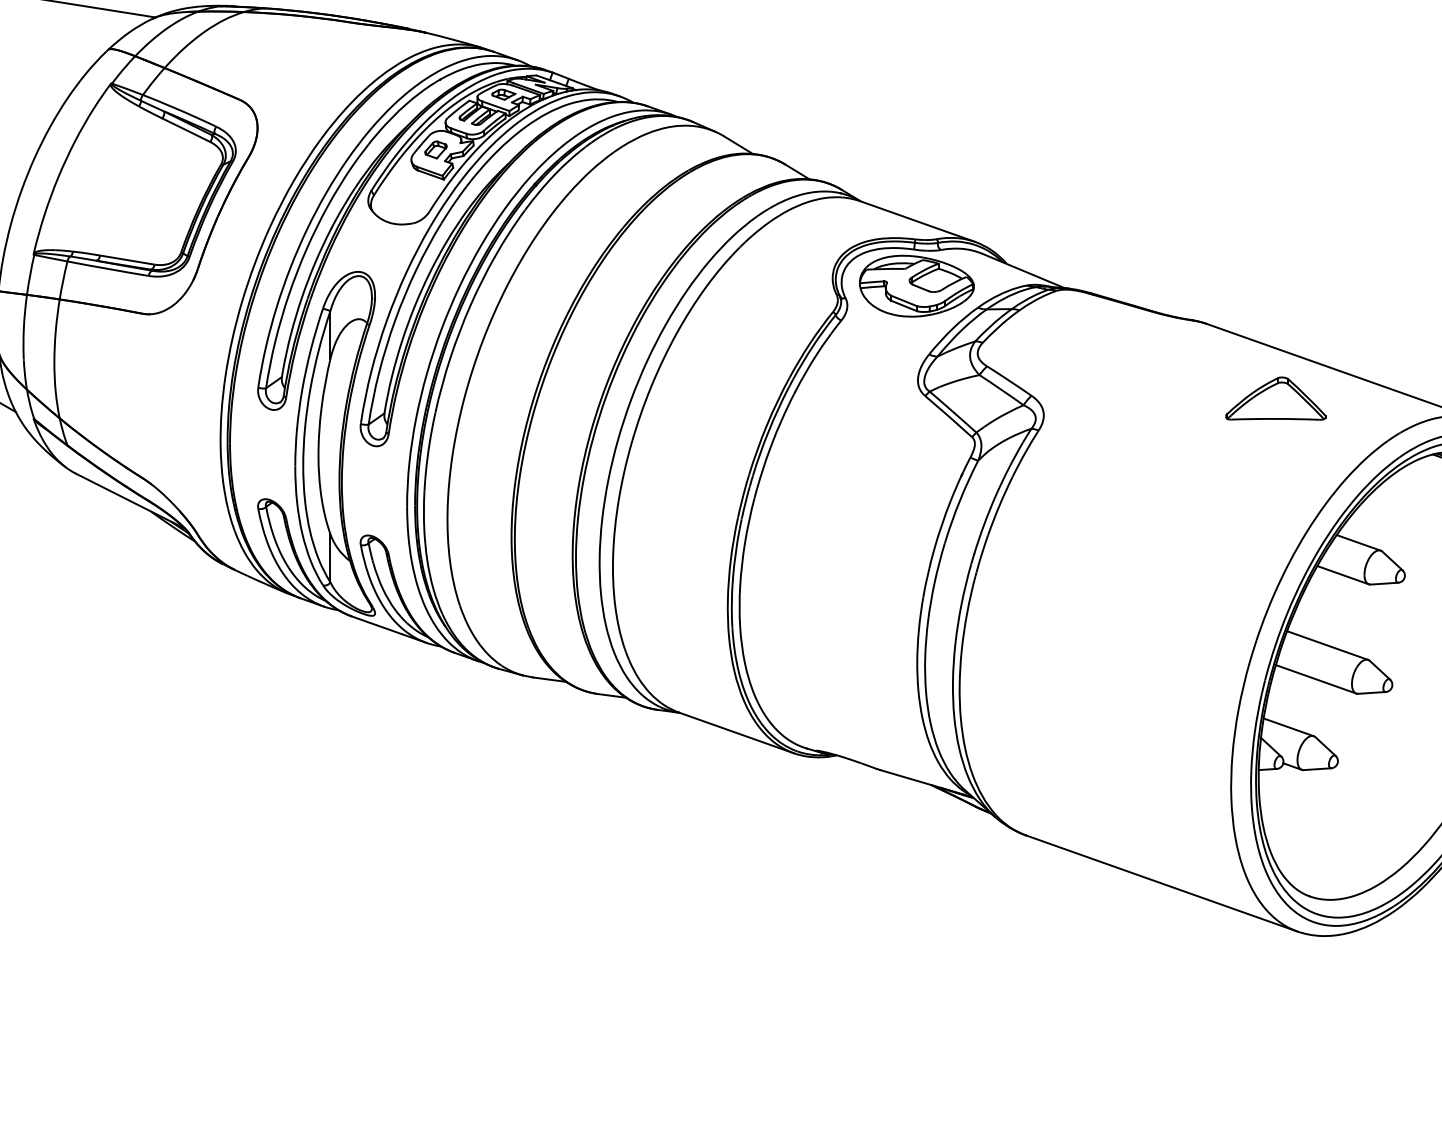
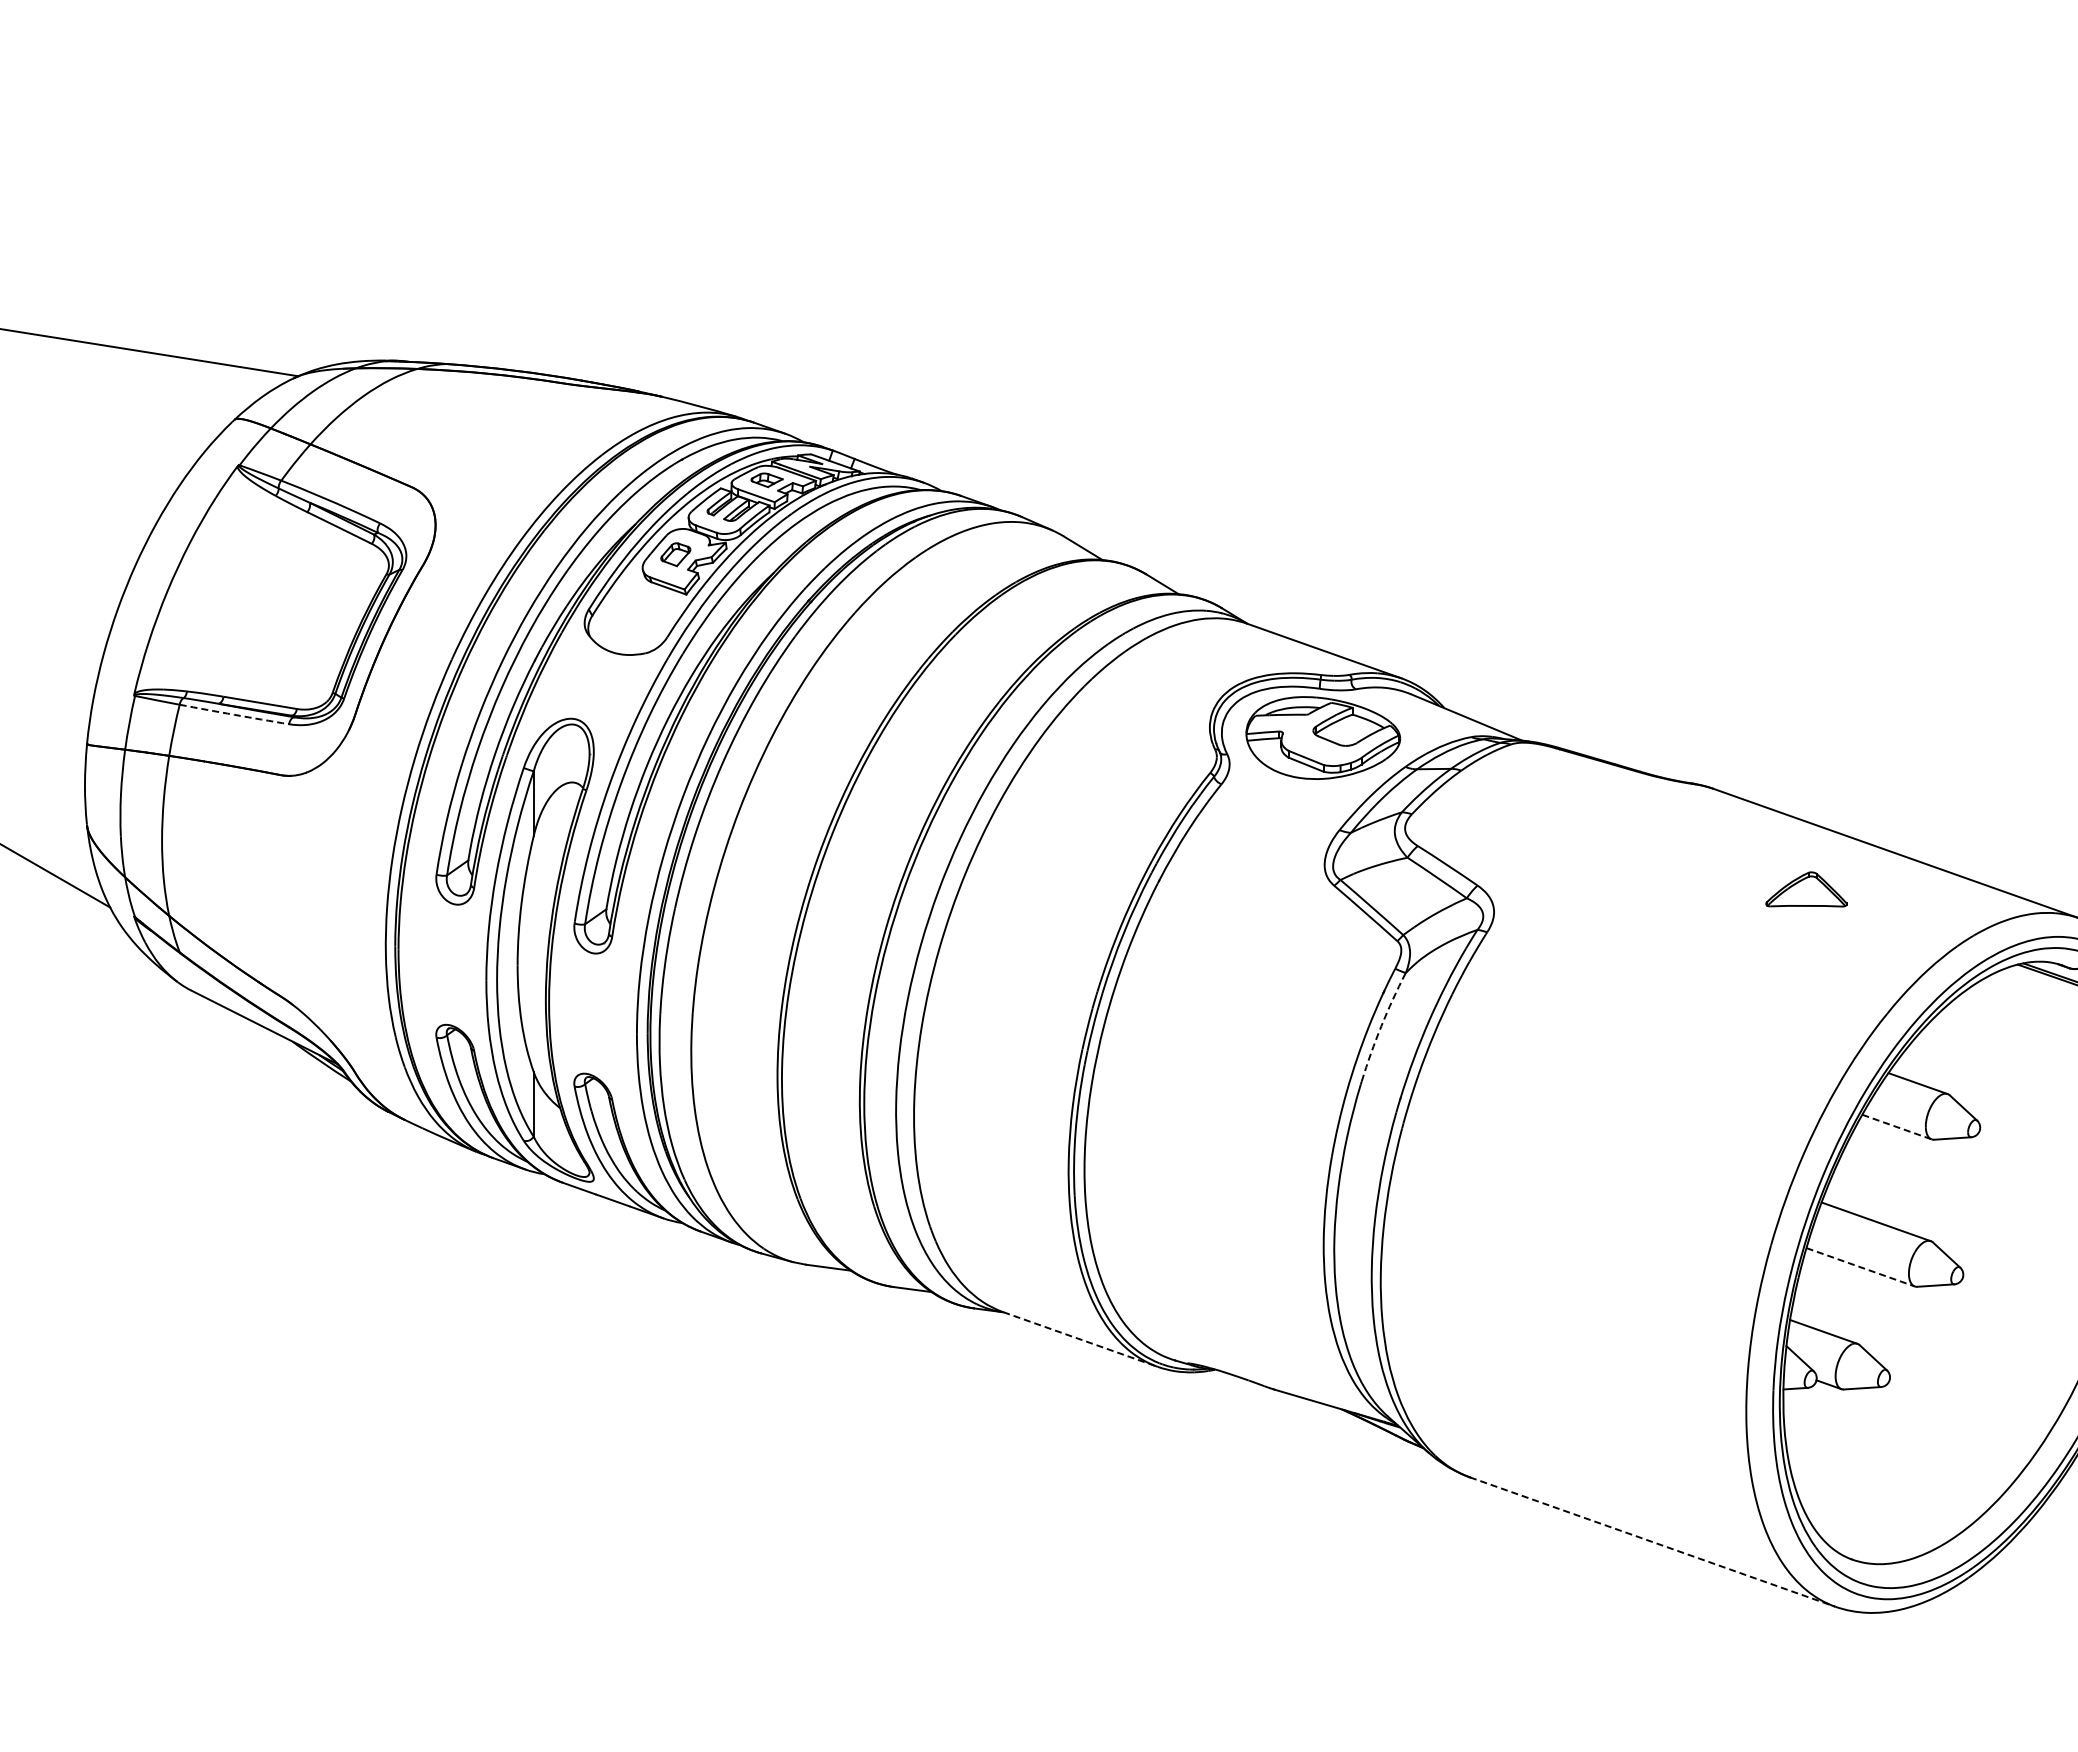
arc: (108, 268) -> (234, 714), solid -> dashed
part: (1275, 398) -> (1806, 889), size x0.6
arc: (960, 500) -> (1381, 1026), solid -> dashed
line: (1343, 575) -> (1897, 1127), solid -> dashed
line: (1316, 679) -> (1861, 1267), solid -> dashed
line: (736, 732) -> (1080, 1339), solid -> dashed
line: (1161, 883) -> (1652, 1542), solid -> dashed

